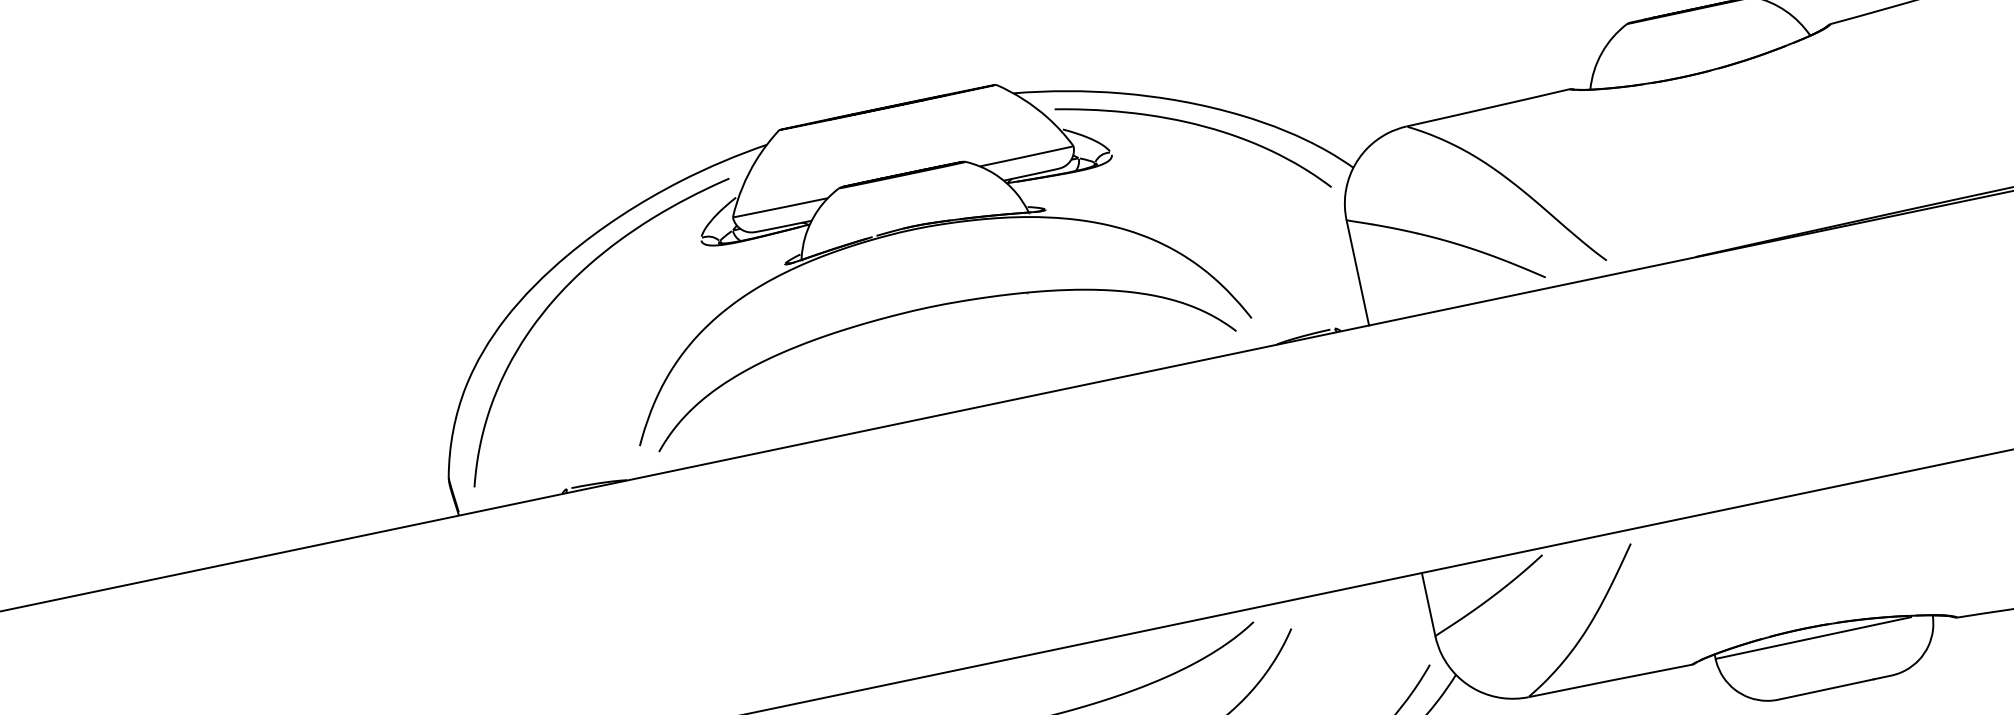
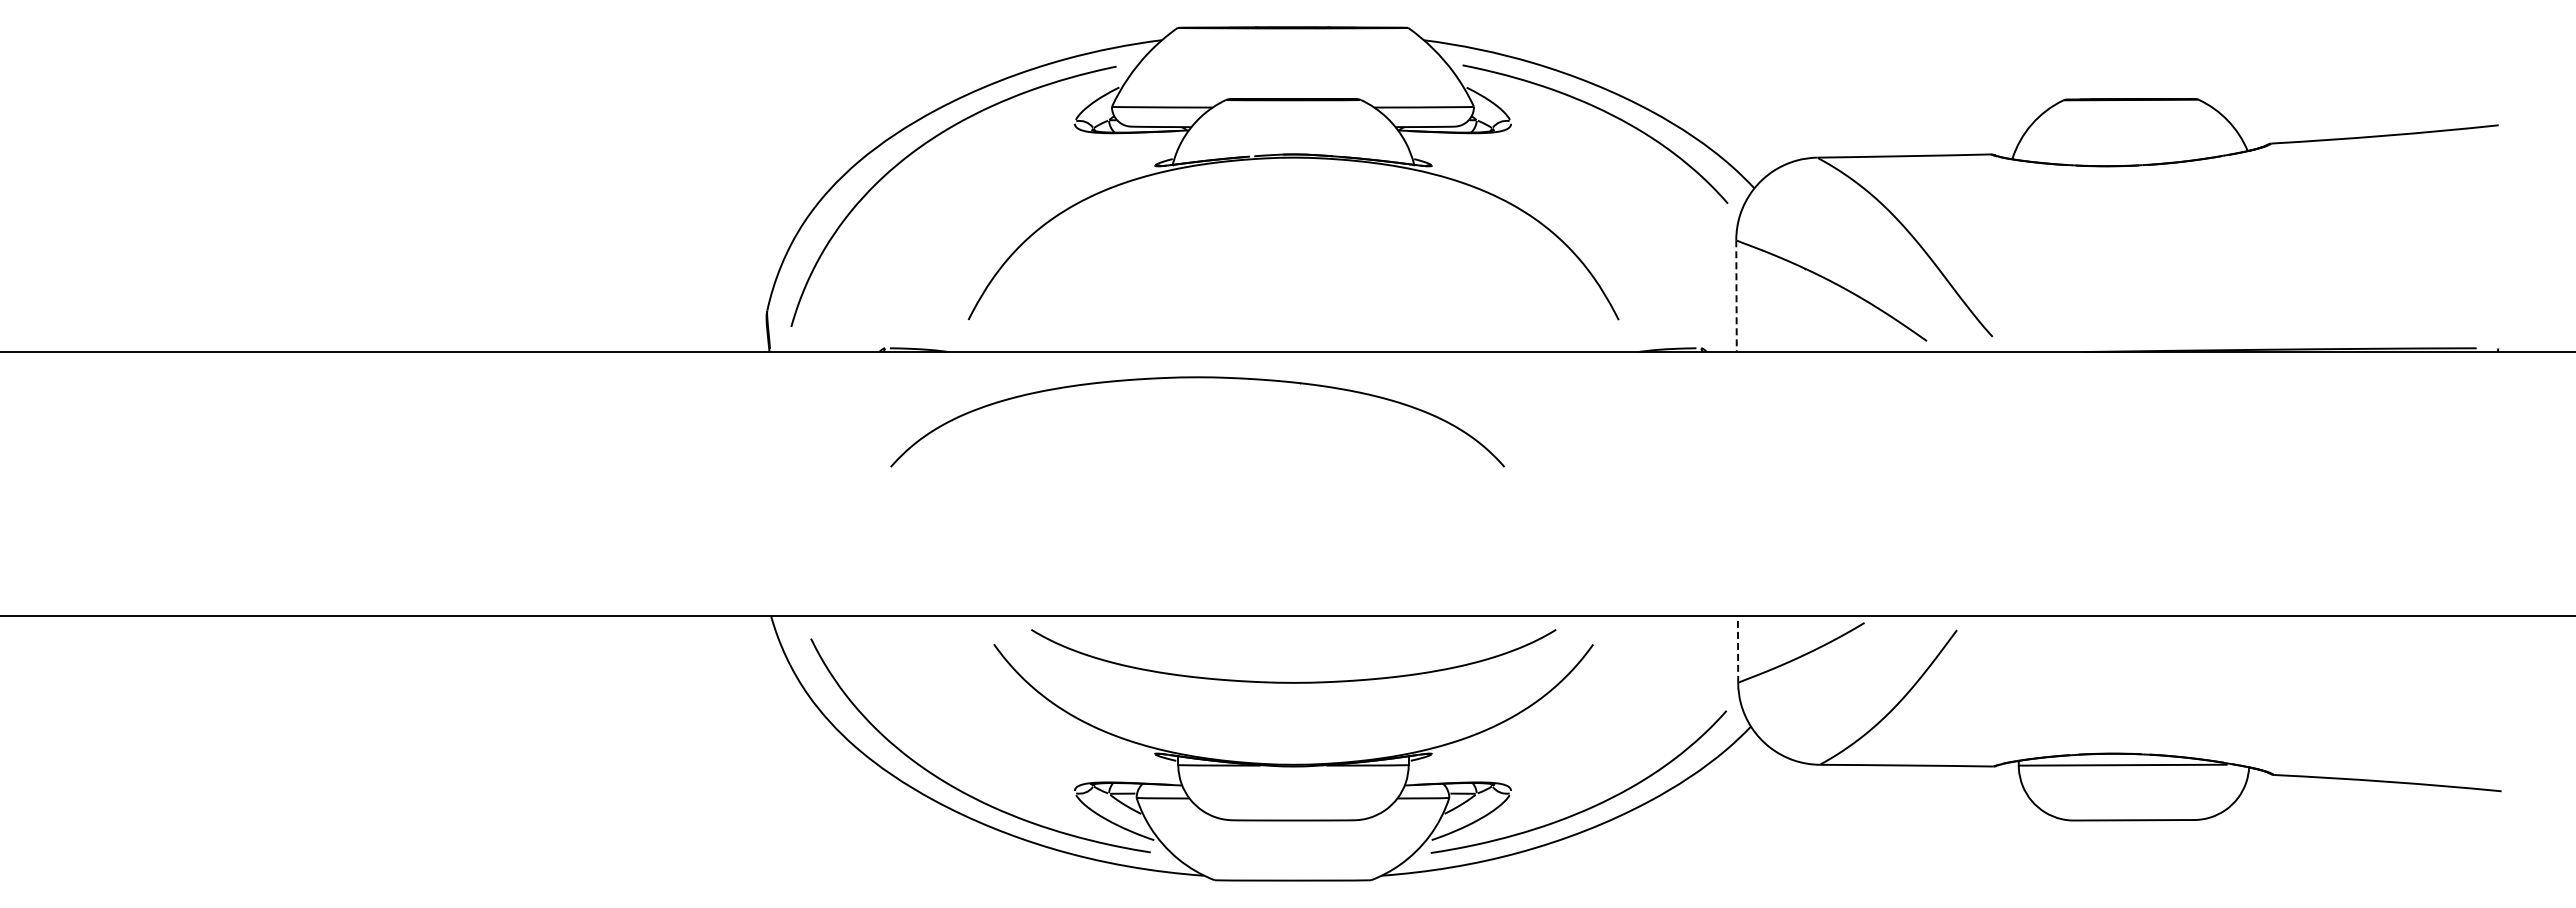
line: (1357, 273) -> (1736, 296), solid -> dashed
part: (930, 308) -> (1197, 378), moved
line: (1429, 604) -> (1738, 649), solid -> dashed

